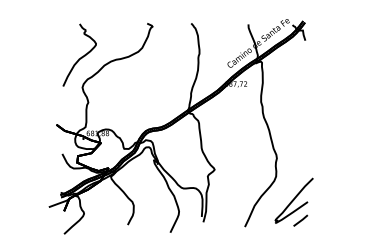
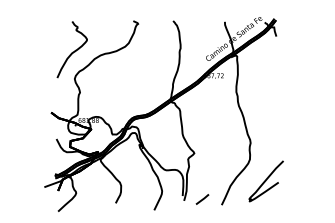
line: (300, 220) -> (202, 199), moved

